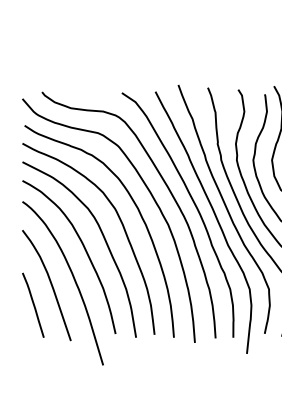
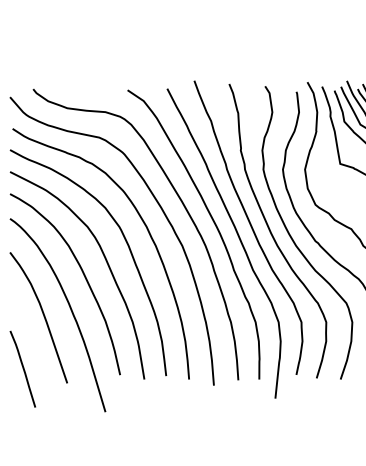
curve: (32, 304) -> (22, 368), moved

